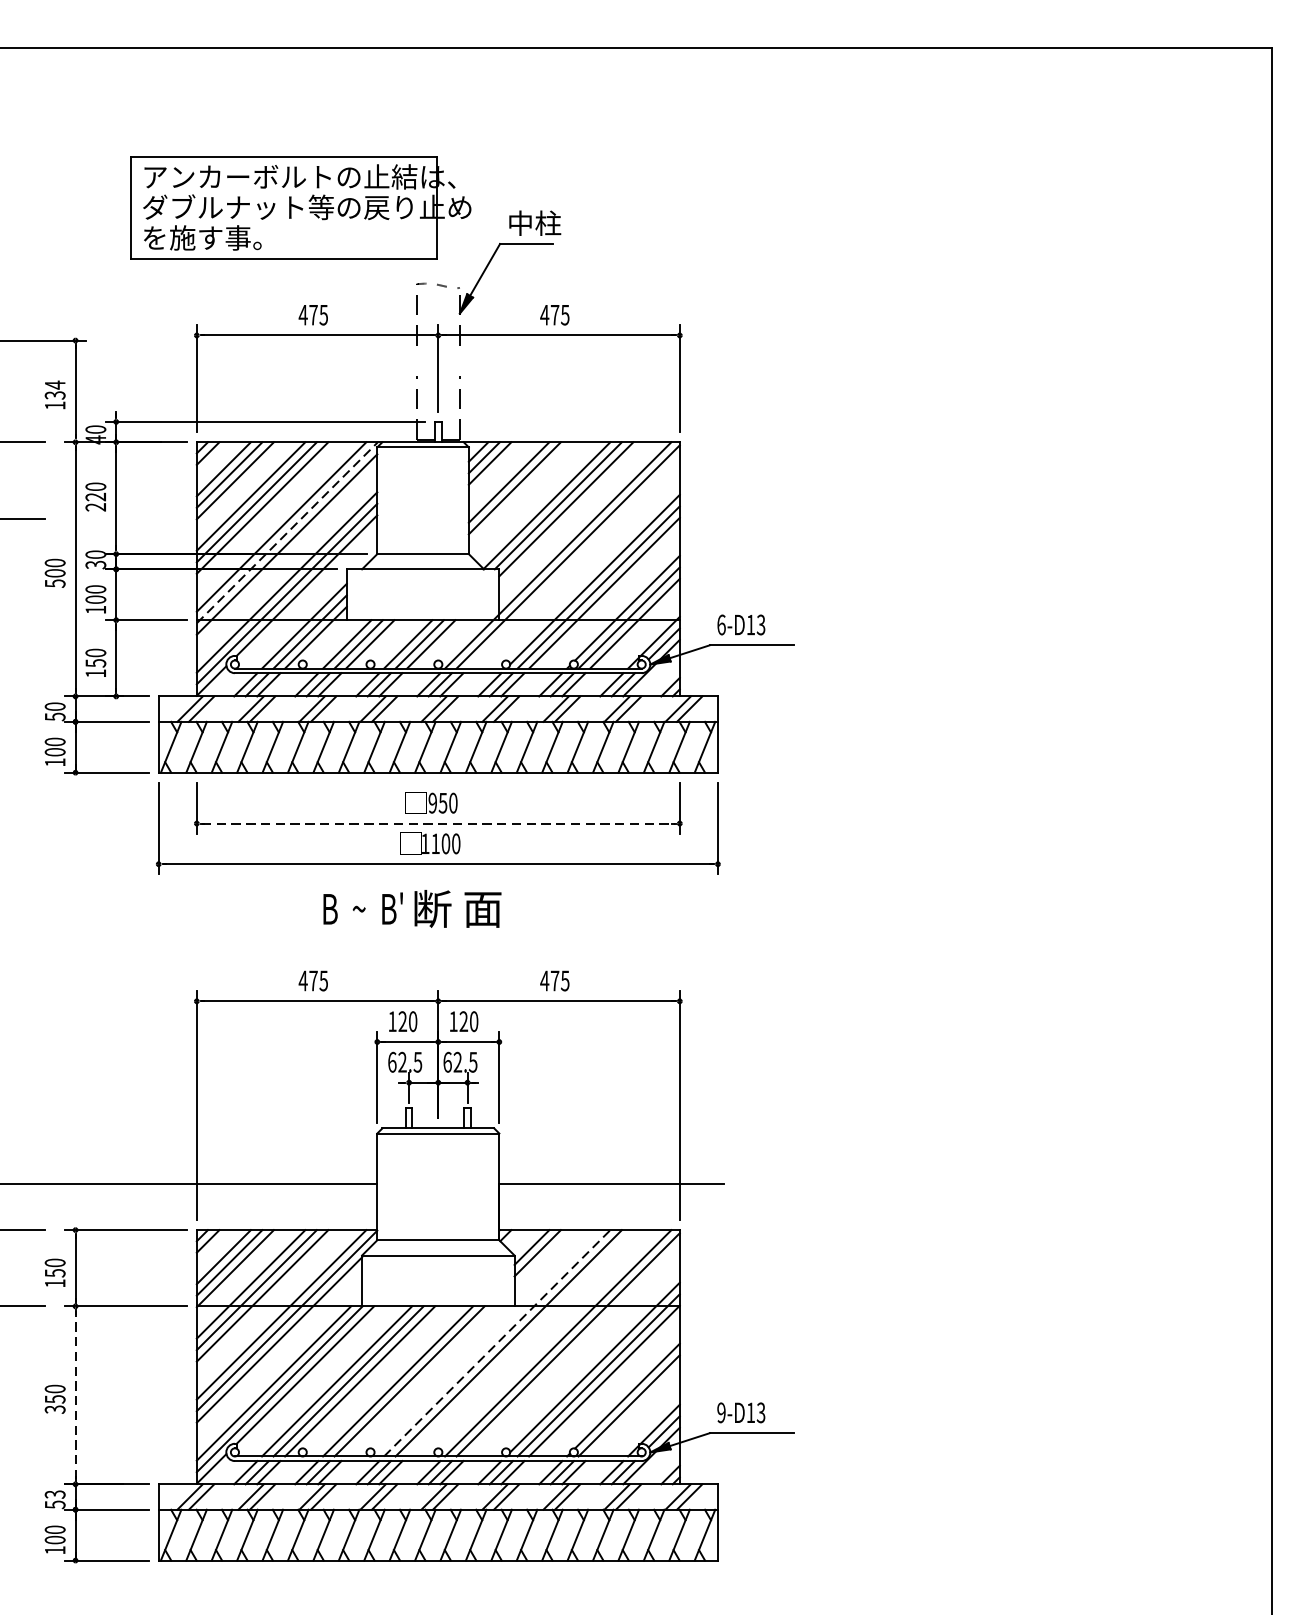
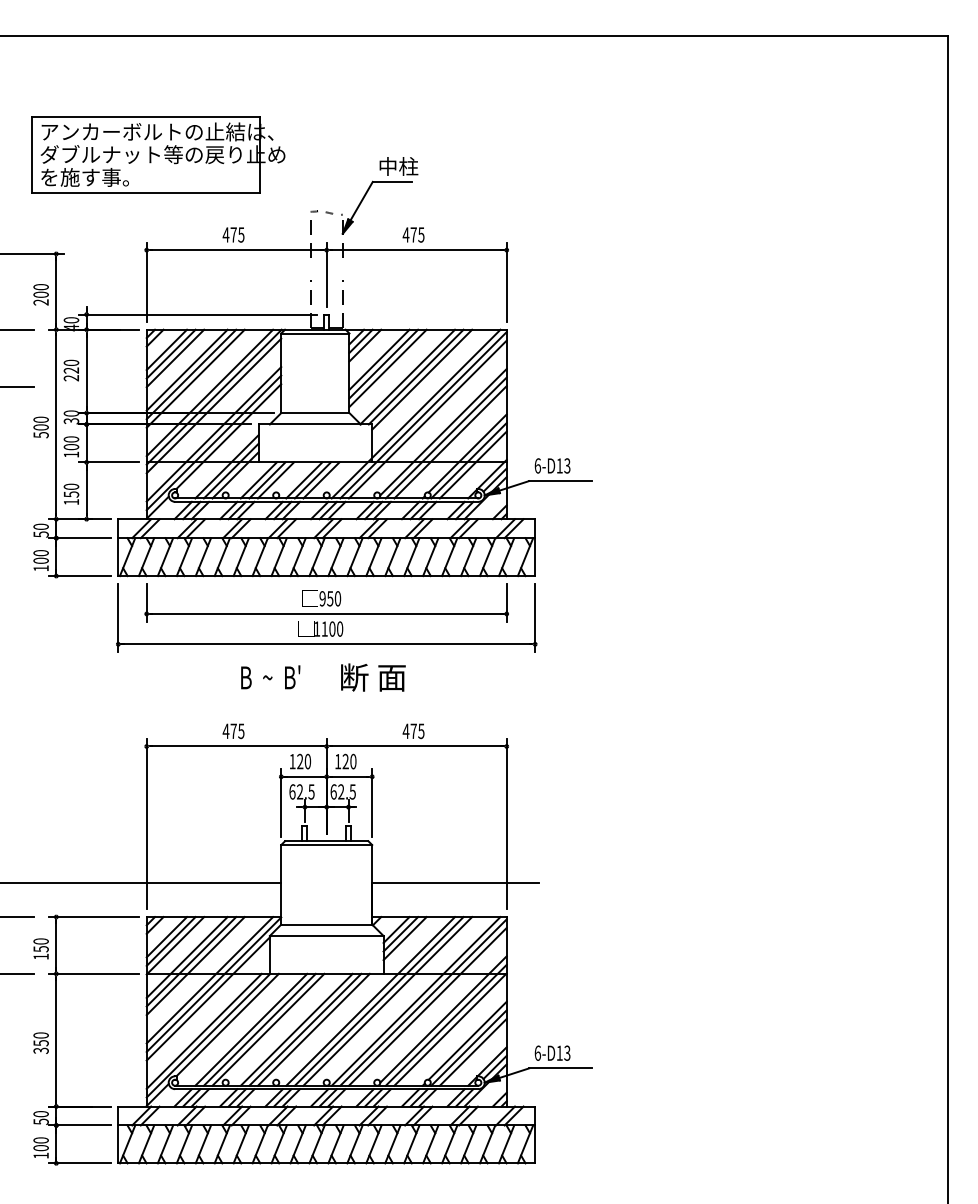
part: (301, 207) -> (158, 154), moved
text: (54, 394) -> (40, 294), 134 -> 200
line: (519, 492) -> (387, 367), added
line: (287, 531) -> (214, 396), dashed -> solid
line: (573, 562) -> (427, 419), added
line: (439, 822) -> (327, 613), dashed -> solid
text: (458, 908) -> (373, 677), moved
line: (542, 1258) -> (404, 938), added
line: (498, 1343) -> (371, 1001), dashed -> solid
line: (519, 1343) -> (387, 1001), added
line: (573, 1350) -> (427, 1006), added
line: (420, 1380) -> (313, 1029), added
line: (75, 1395) -> (56, 1040), dashed -> solid
line: (633, 1410) -> (472, 1051), added
text: (721, 1411) -> (537, 1052), 9-D13 -> 6-D13
text: (54, 1495) -> (40, 1114), 53 -> 50

